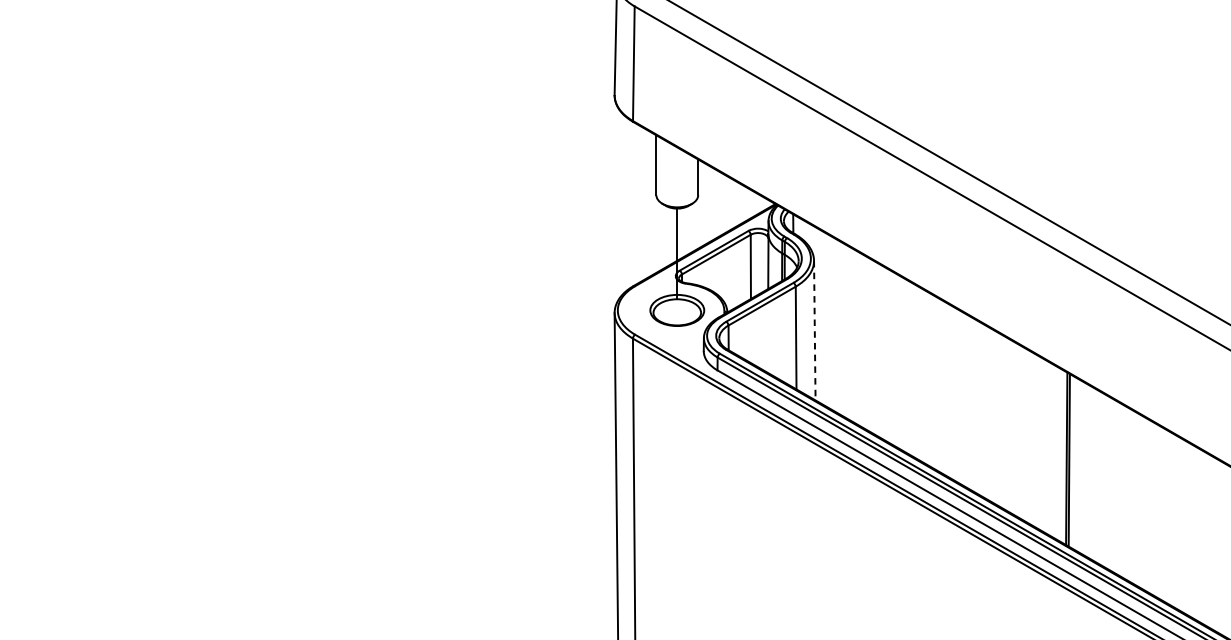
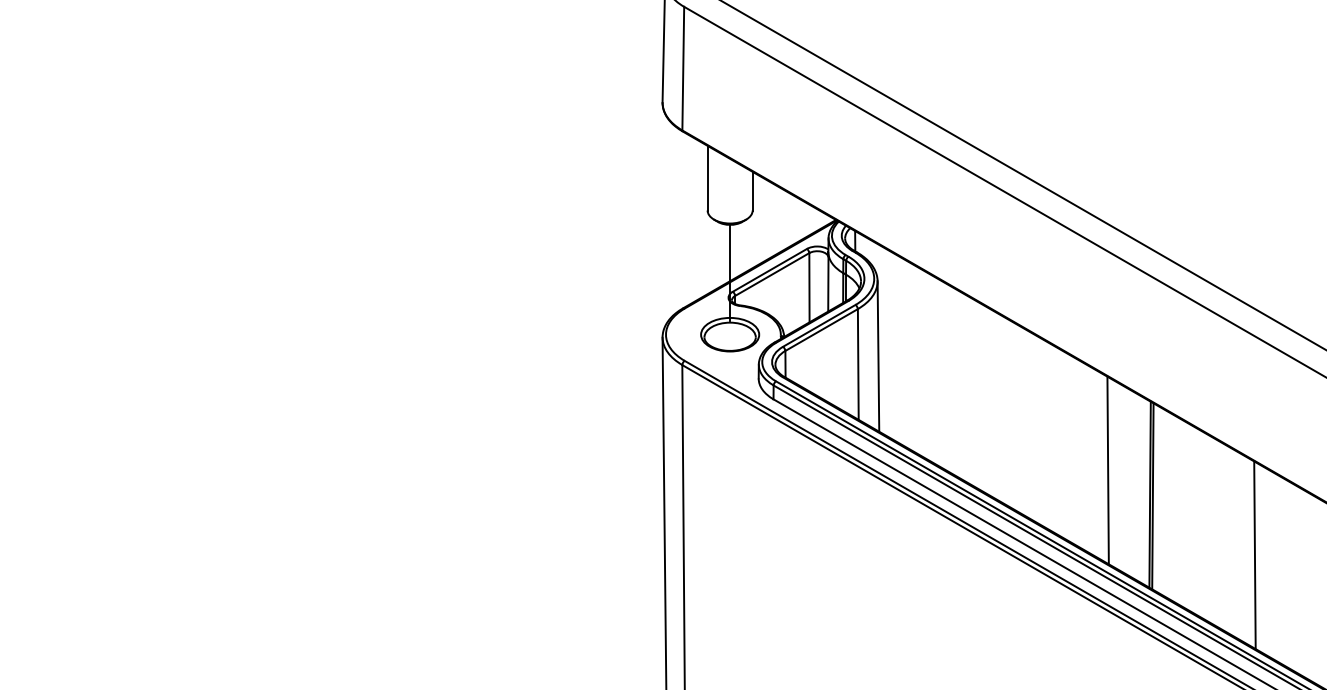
line: (814, 331) -> (878, 357), dashed -> solid
line: (1027, 436) -> (1107, 470), added
line: (1163, 515) -> (1254, 555), added

